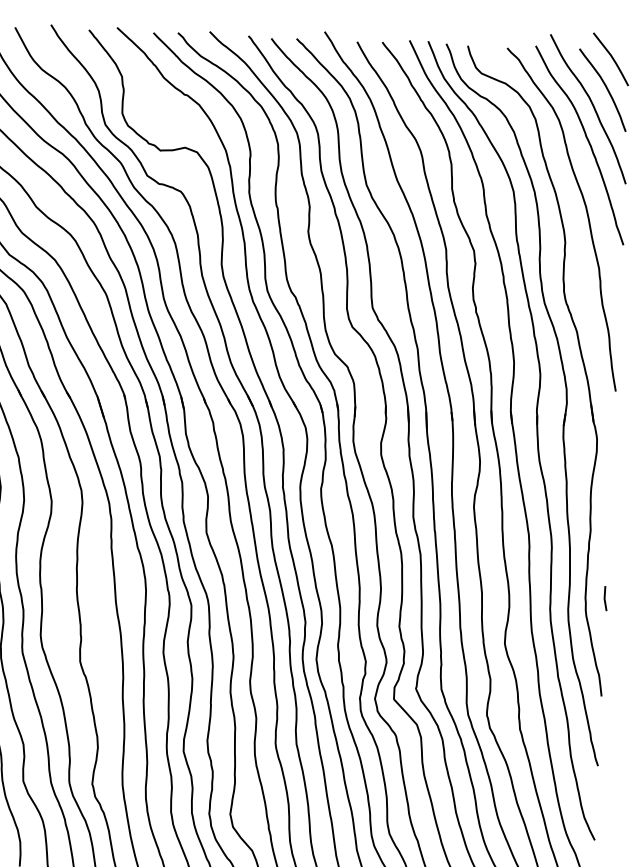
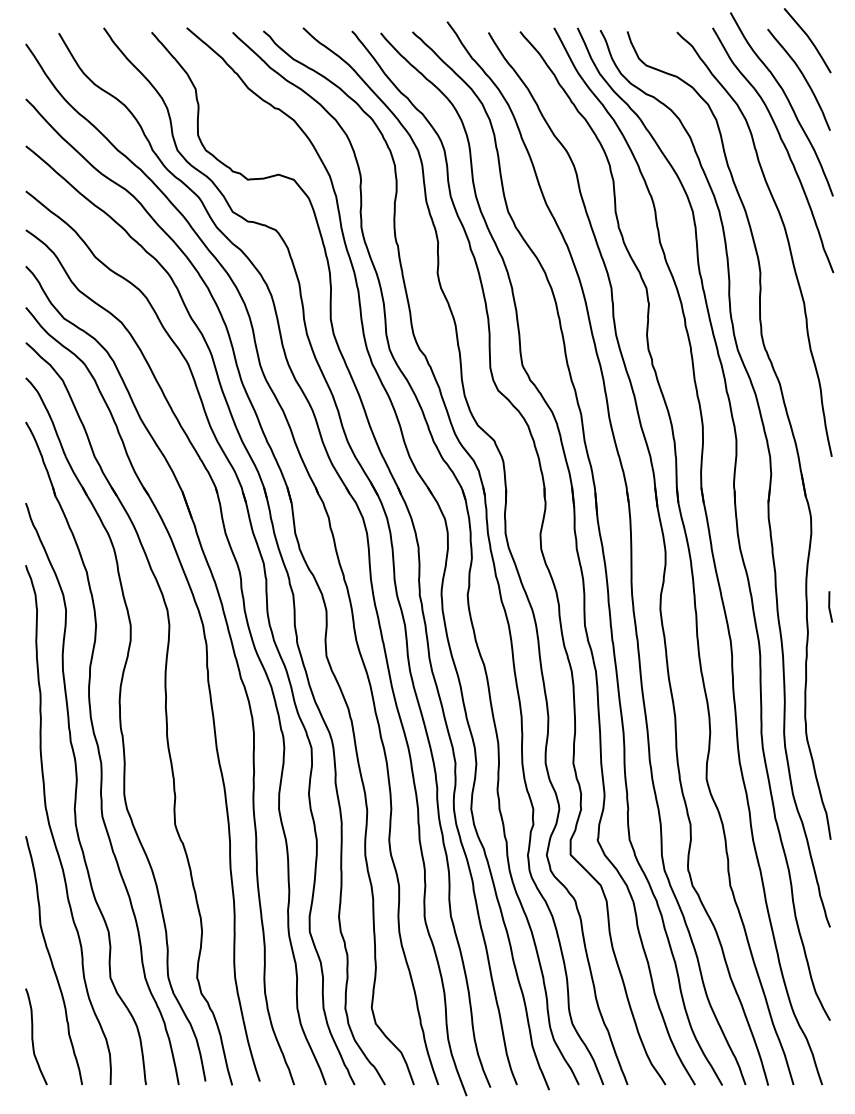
line: (605, 598) -> (830, 606), moved

